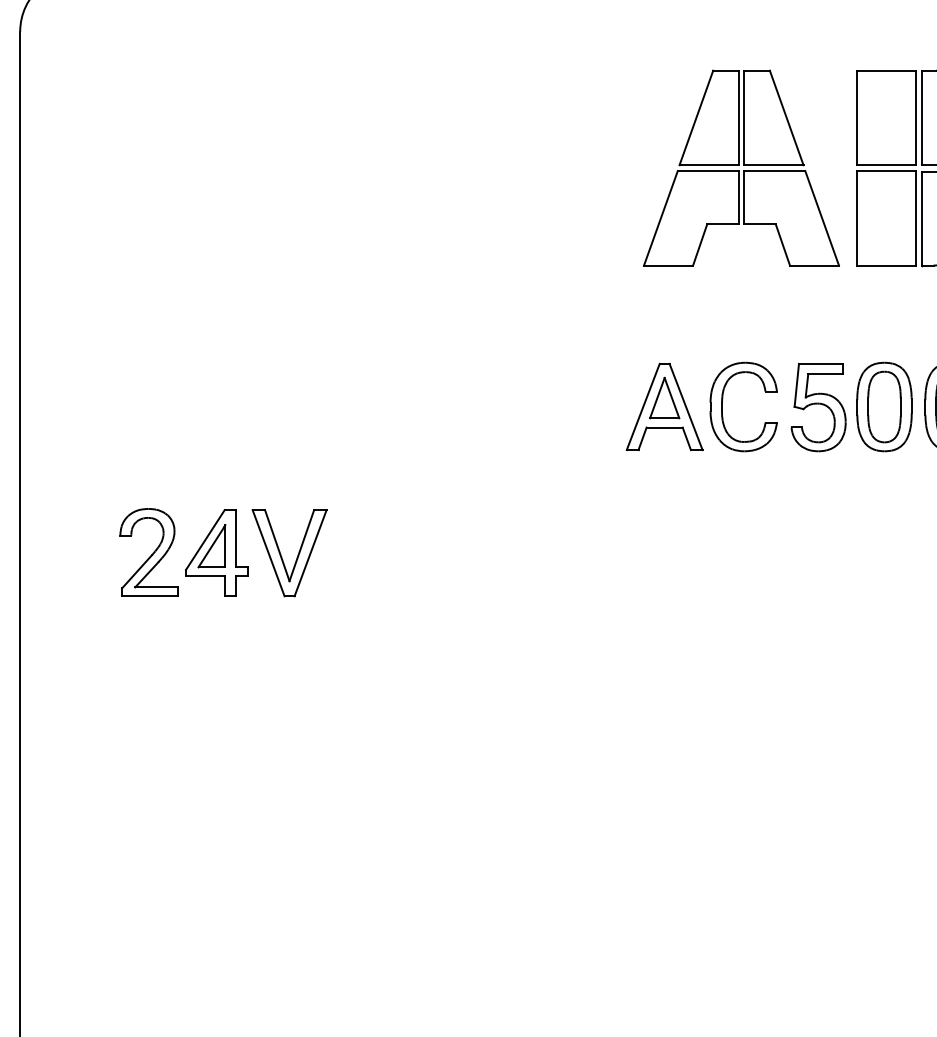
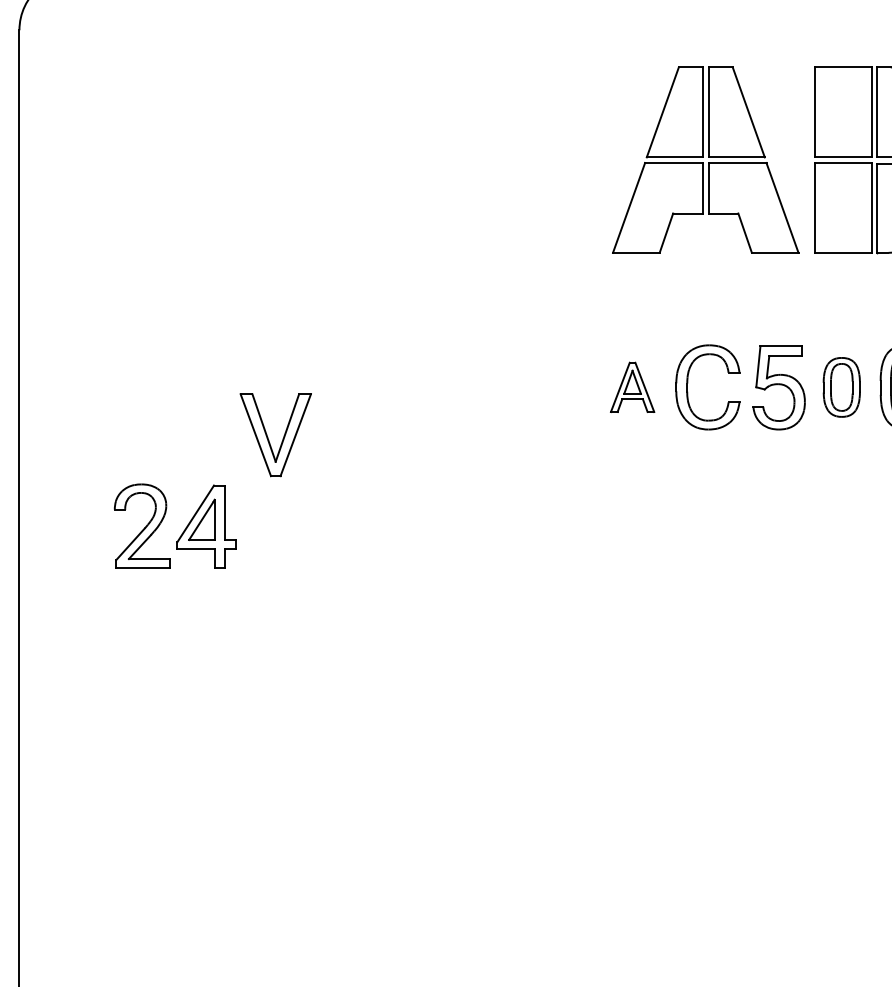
part: (664, 406) -> (632, 386), size x0.6
part: (884, 406) -> (841, 386), size x0.7
part: (281, 554) -> (268, 436), moved

